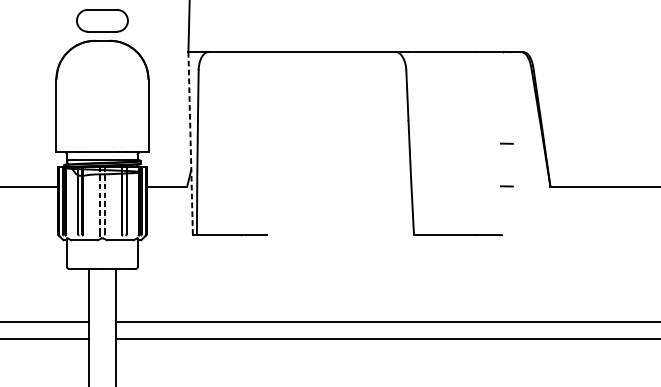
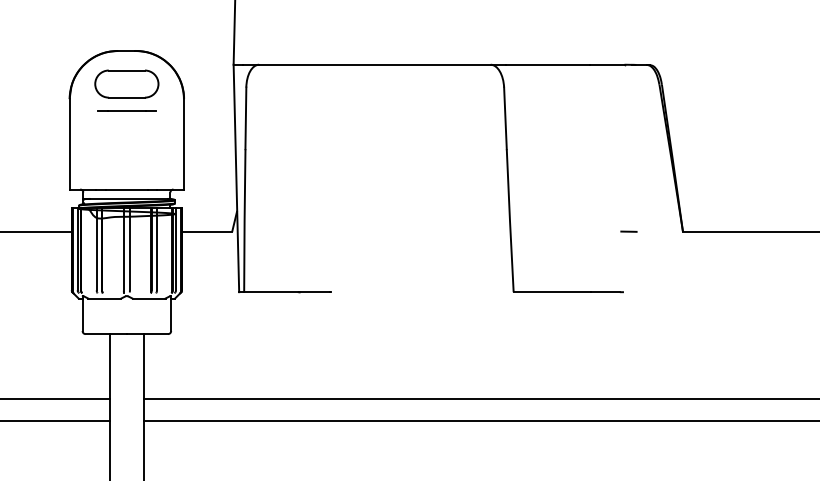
part: (102, 20) -> (126, 83), moved
line: (102, 88) -> (126, 110), added
line: (190, 143) -> (236, 178), dashed -> solid
line: (506, 143) -> (628, 178), removed
line: (99, 199) -> (123, 248), dashed -> solid
line: (104, 199) -> (129, 248), dashed -> solid

